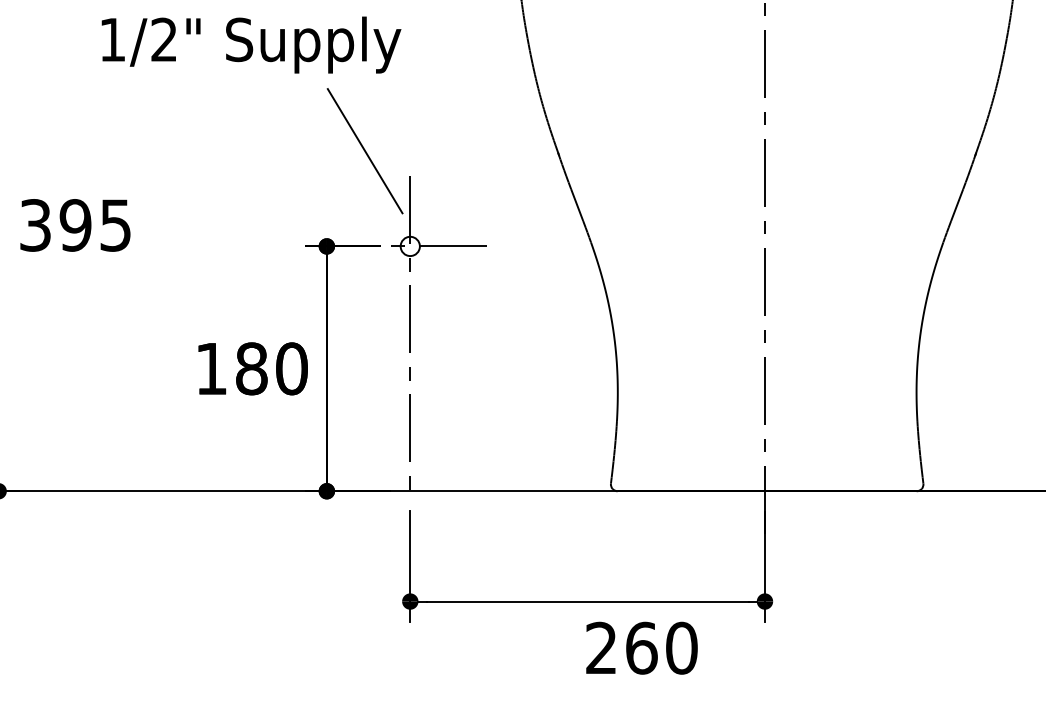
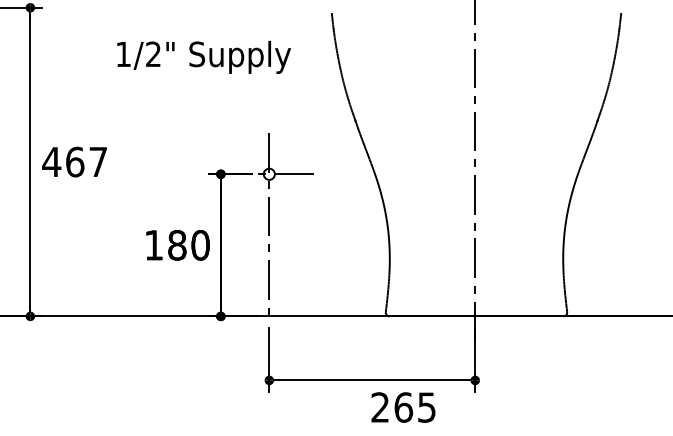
text: (250, 43) -> (203, 56), moved
line: (364, 150) -> (242, 118), removed
text: (74, 224) -> (74, 161), 395 -> 467
text: (681, 648) -> (426, 407), 260 -> 265

